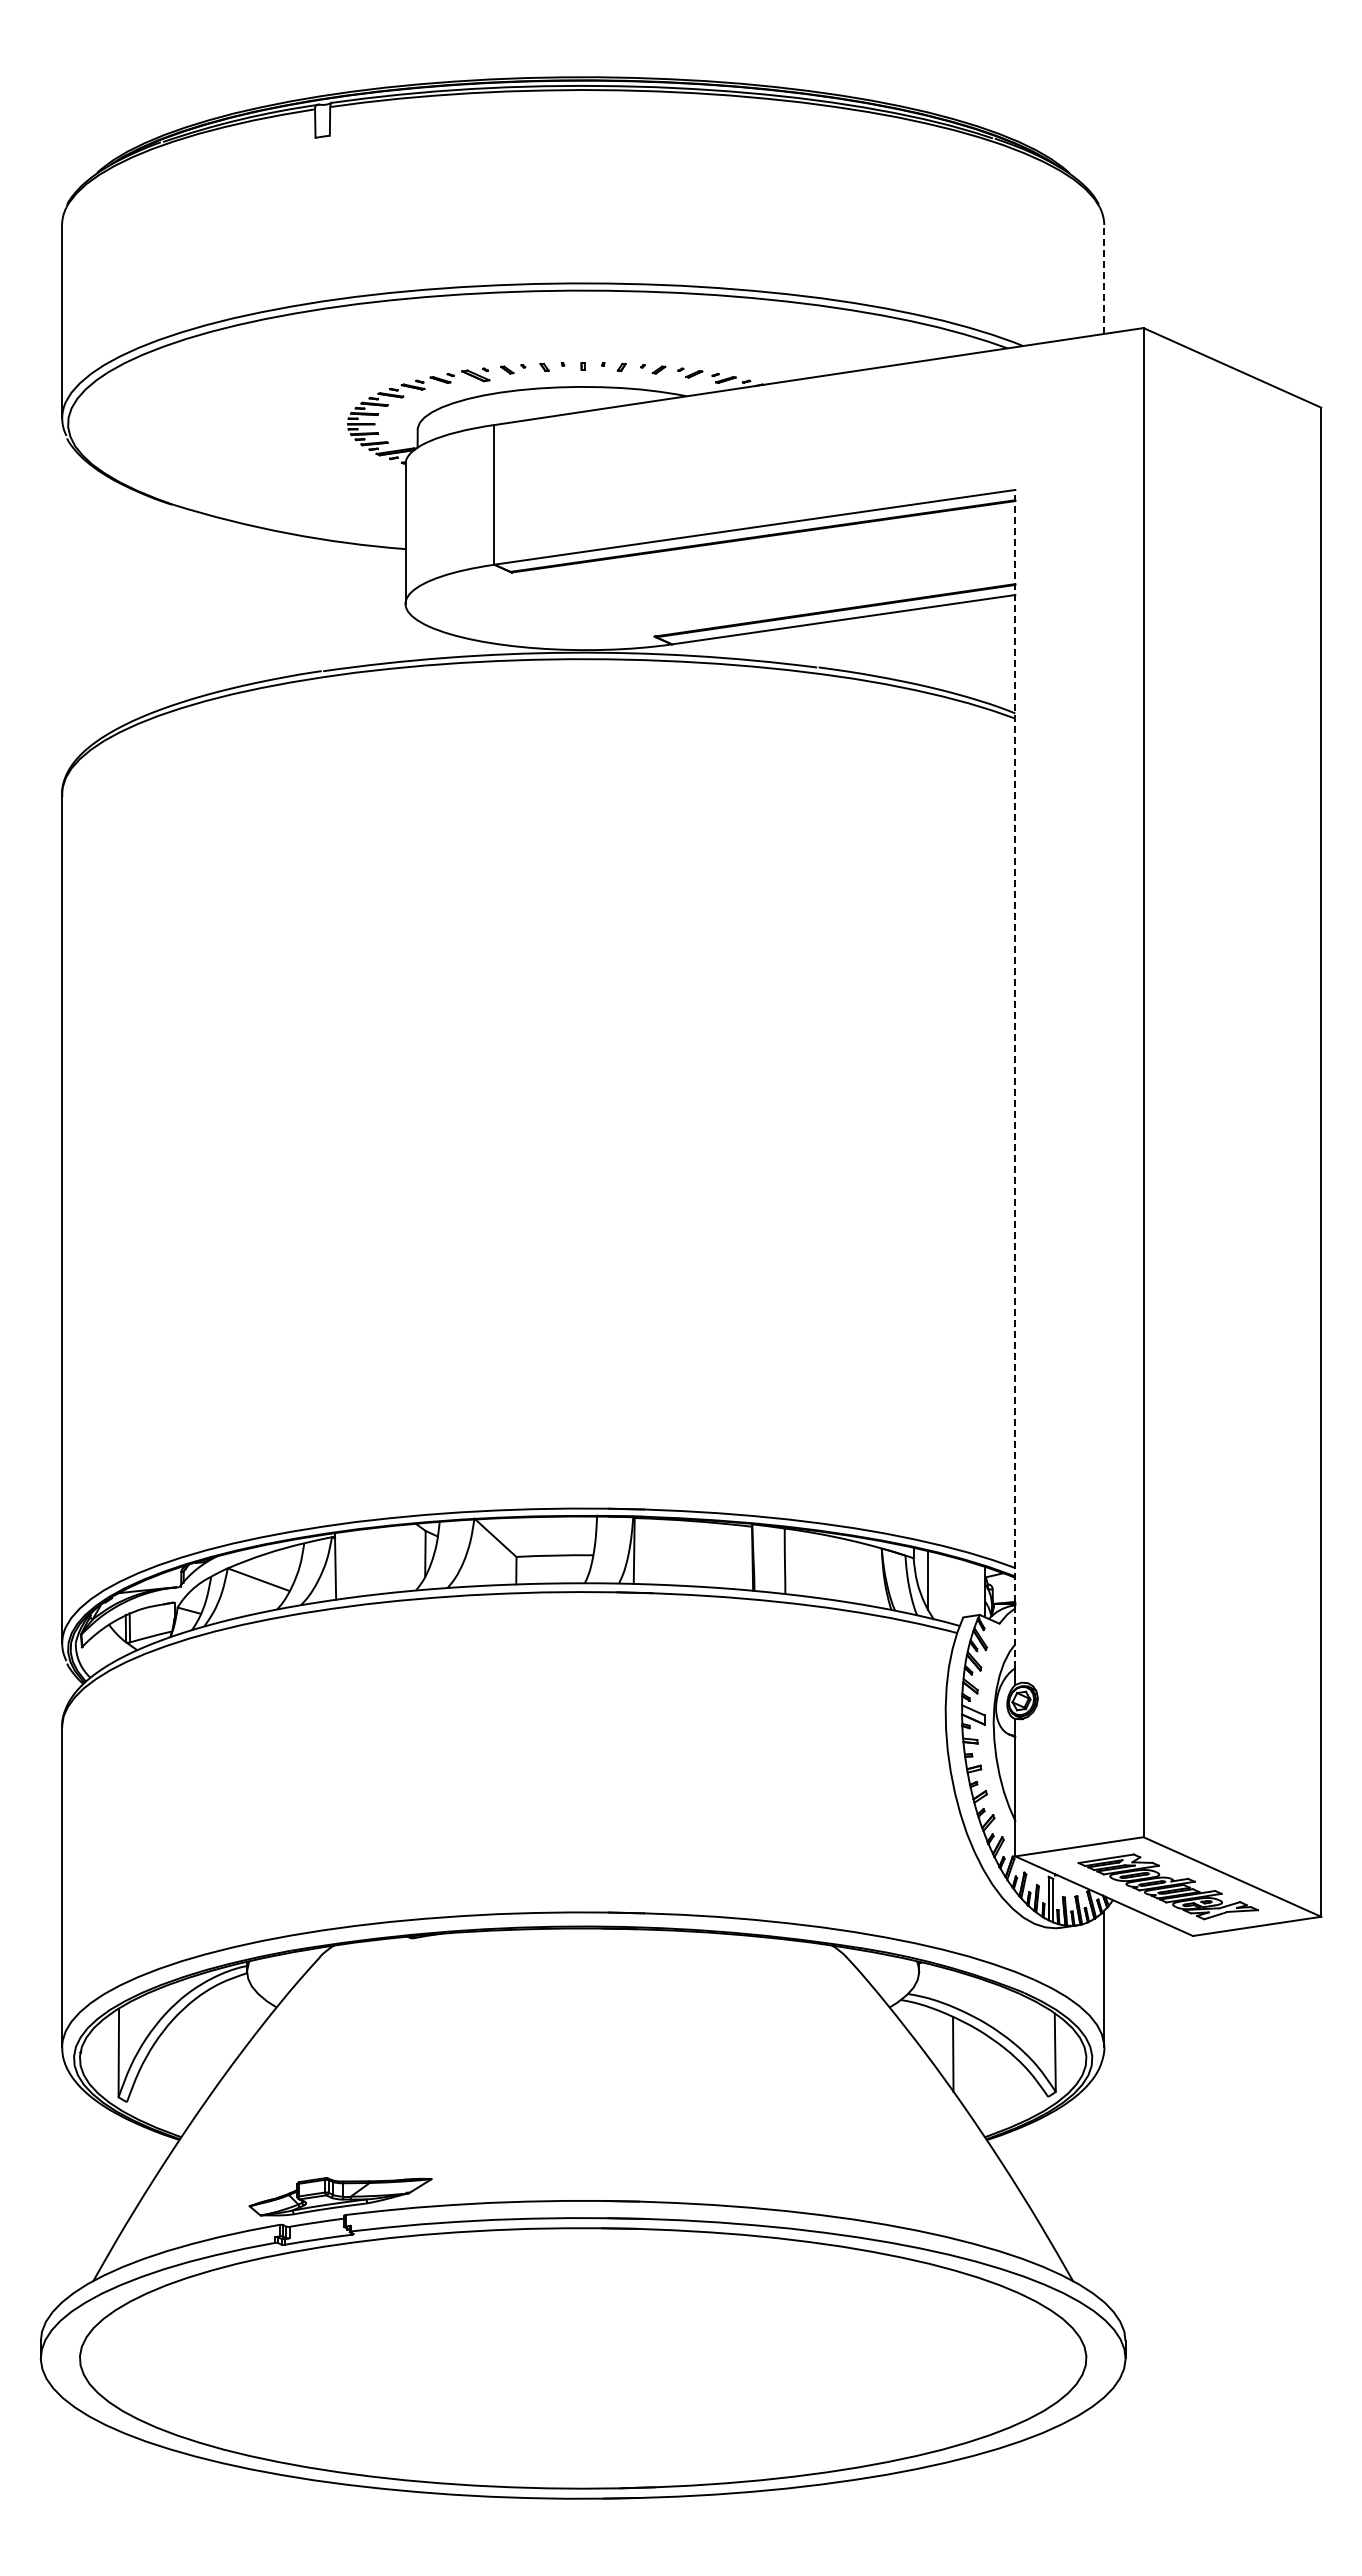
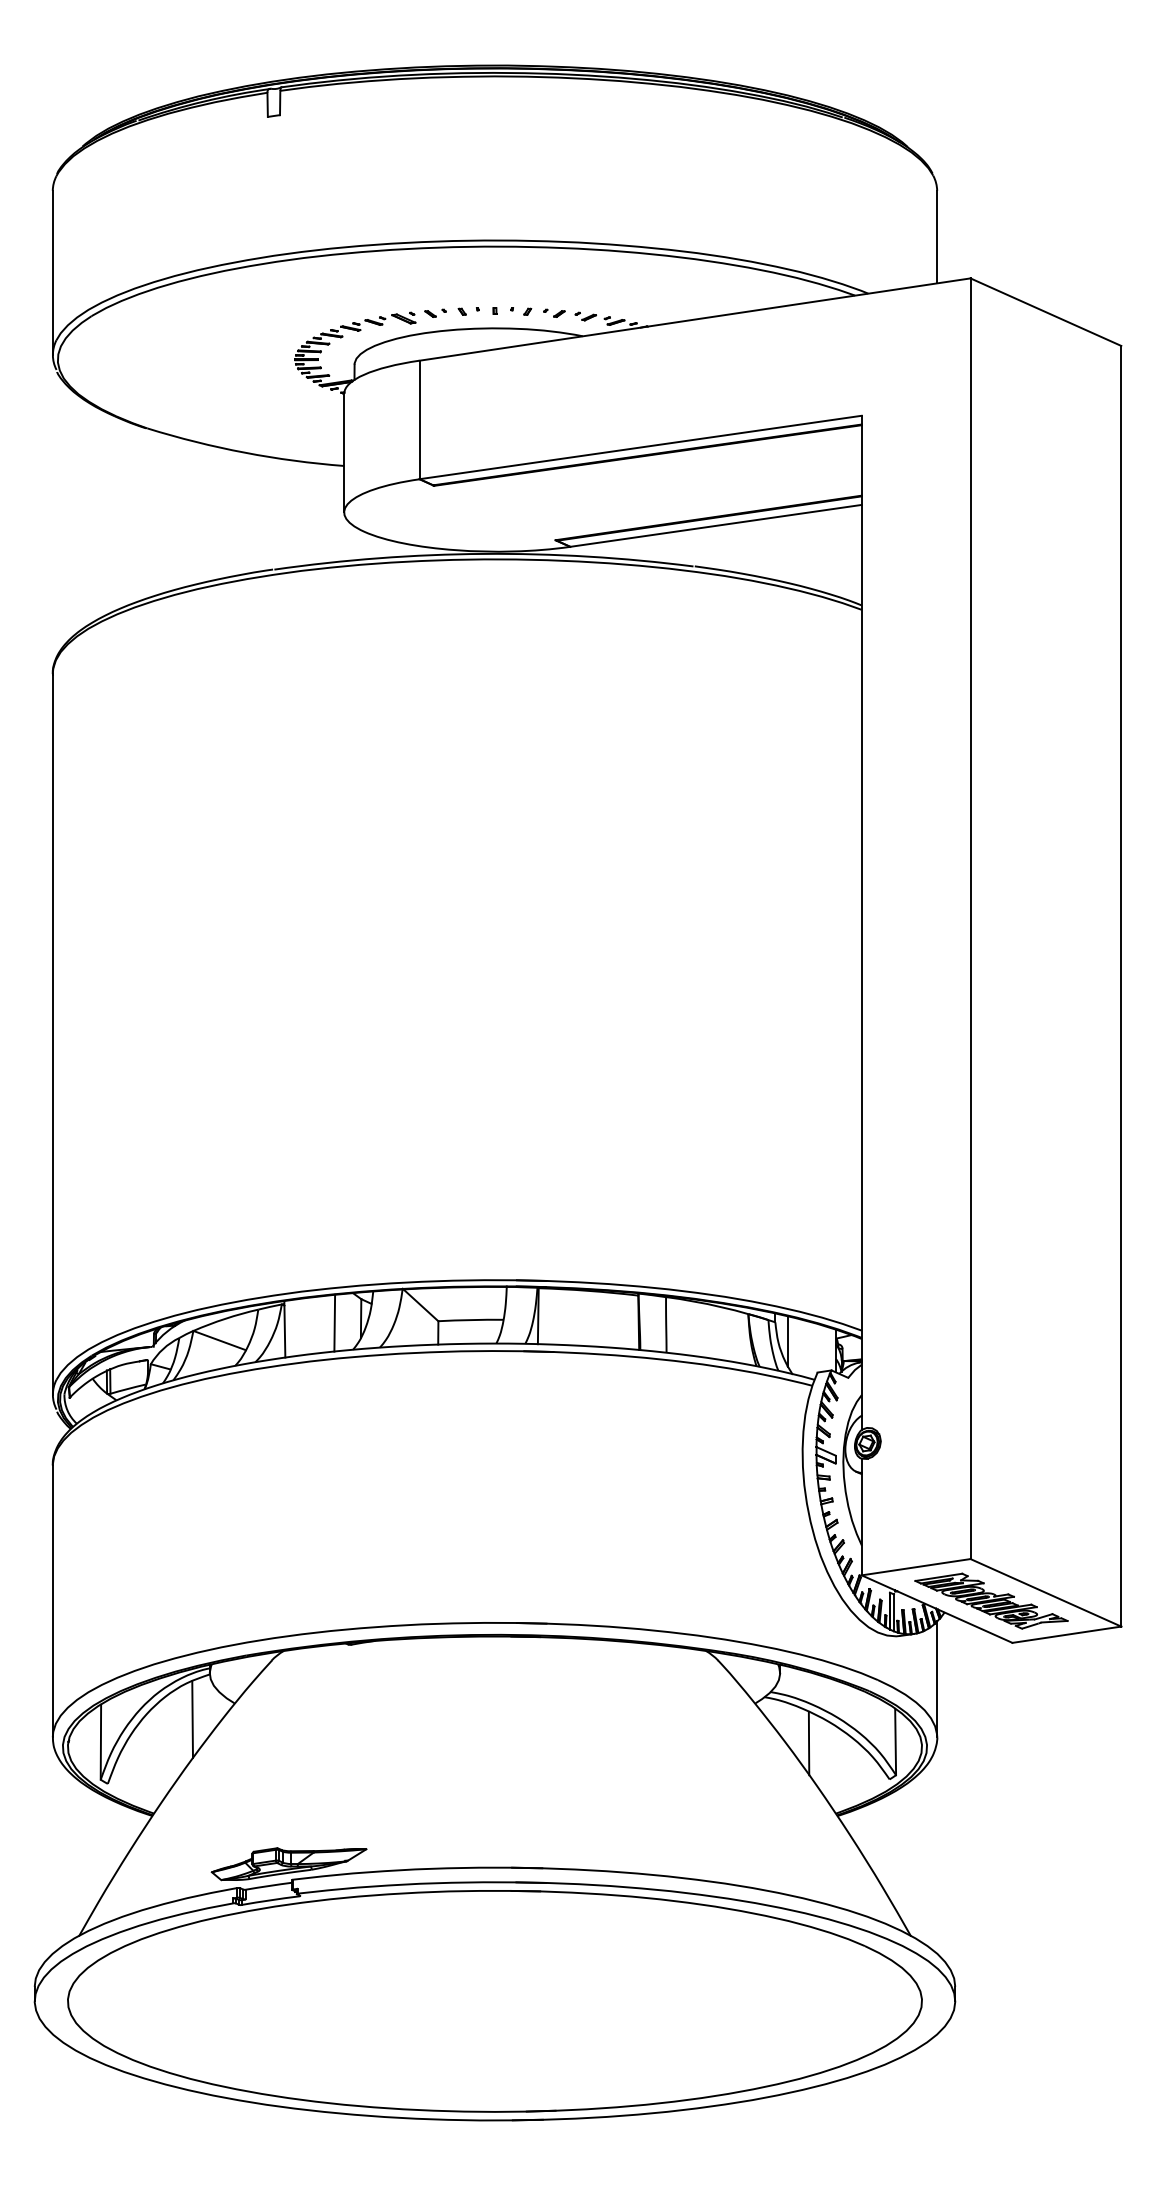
line: (1104, 278) -> (937, 236), dashed -> solid
line: (1015, 1078) -> (861, 915), dashed -> solid
line: (393, 1558) -> (334, 1322), added
line: (226, 2026) -> (192, 1719), added

